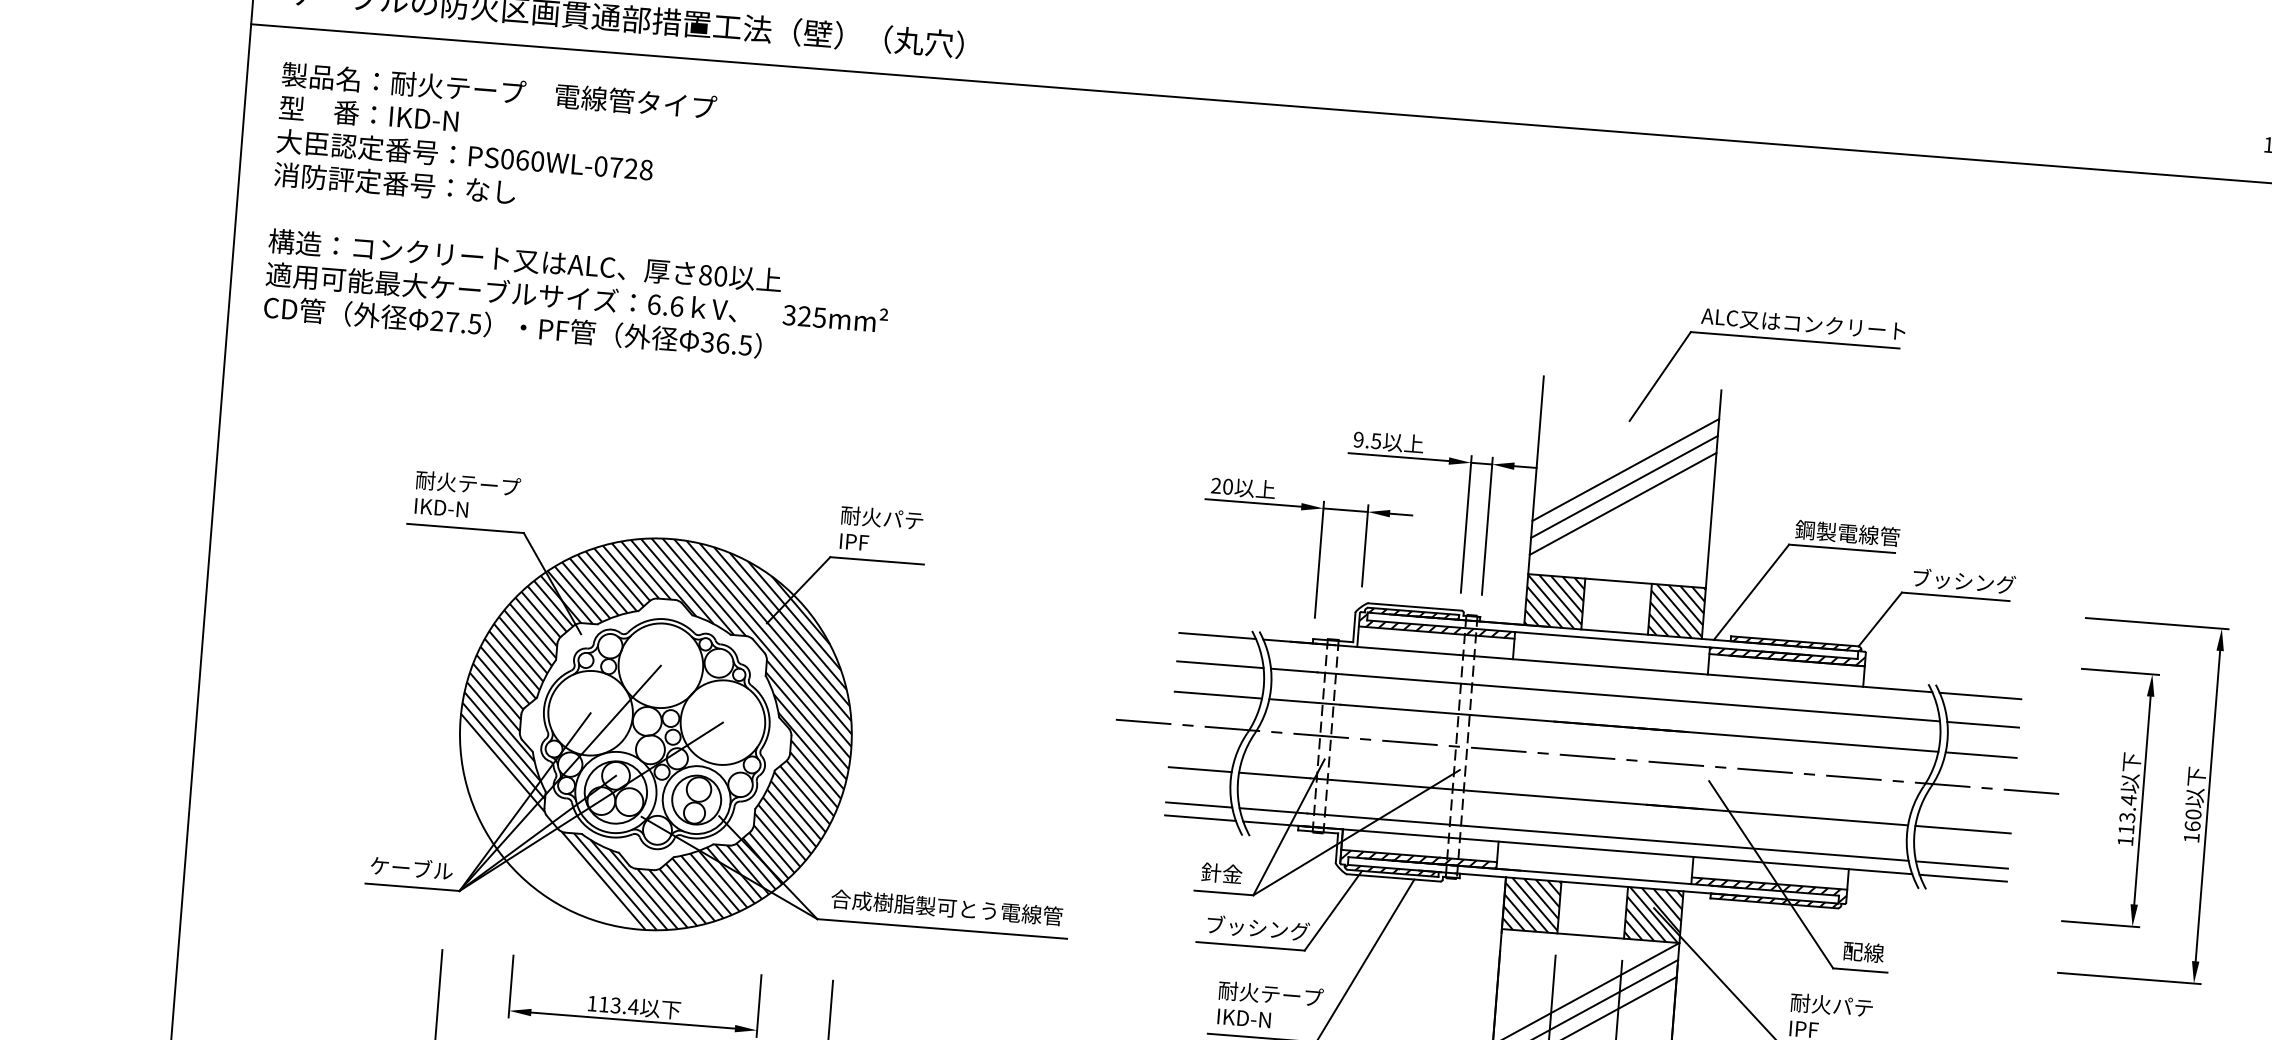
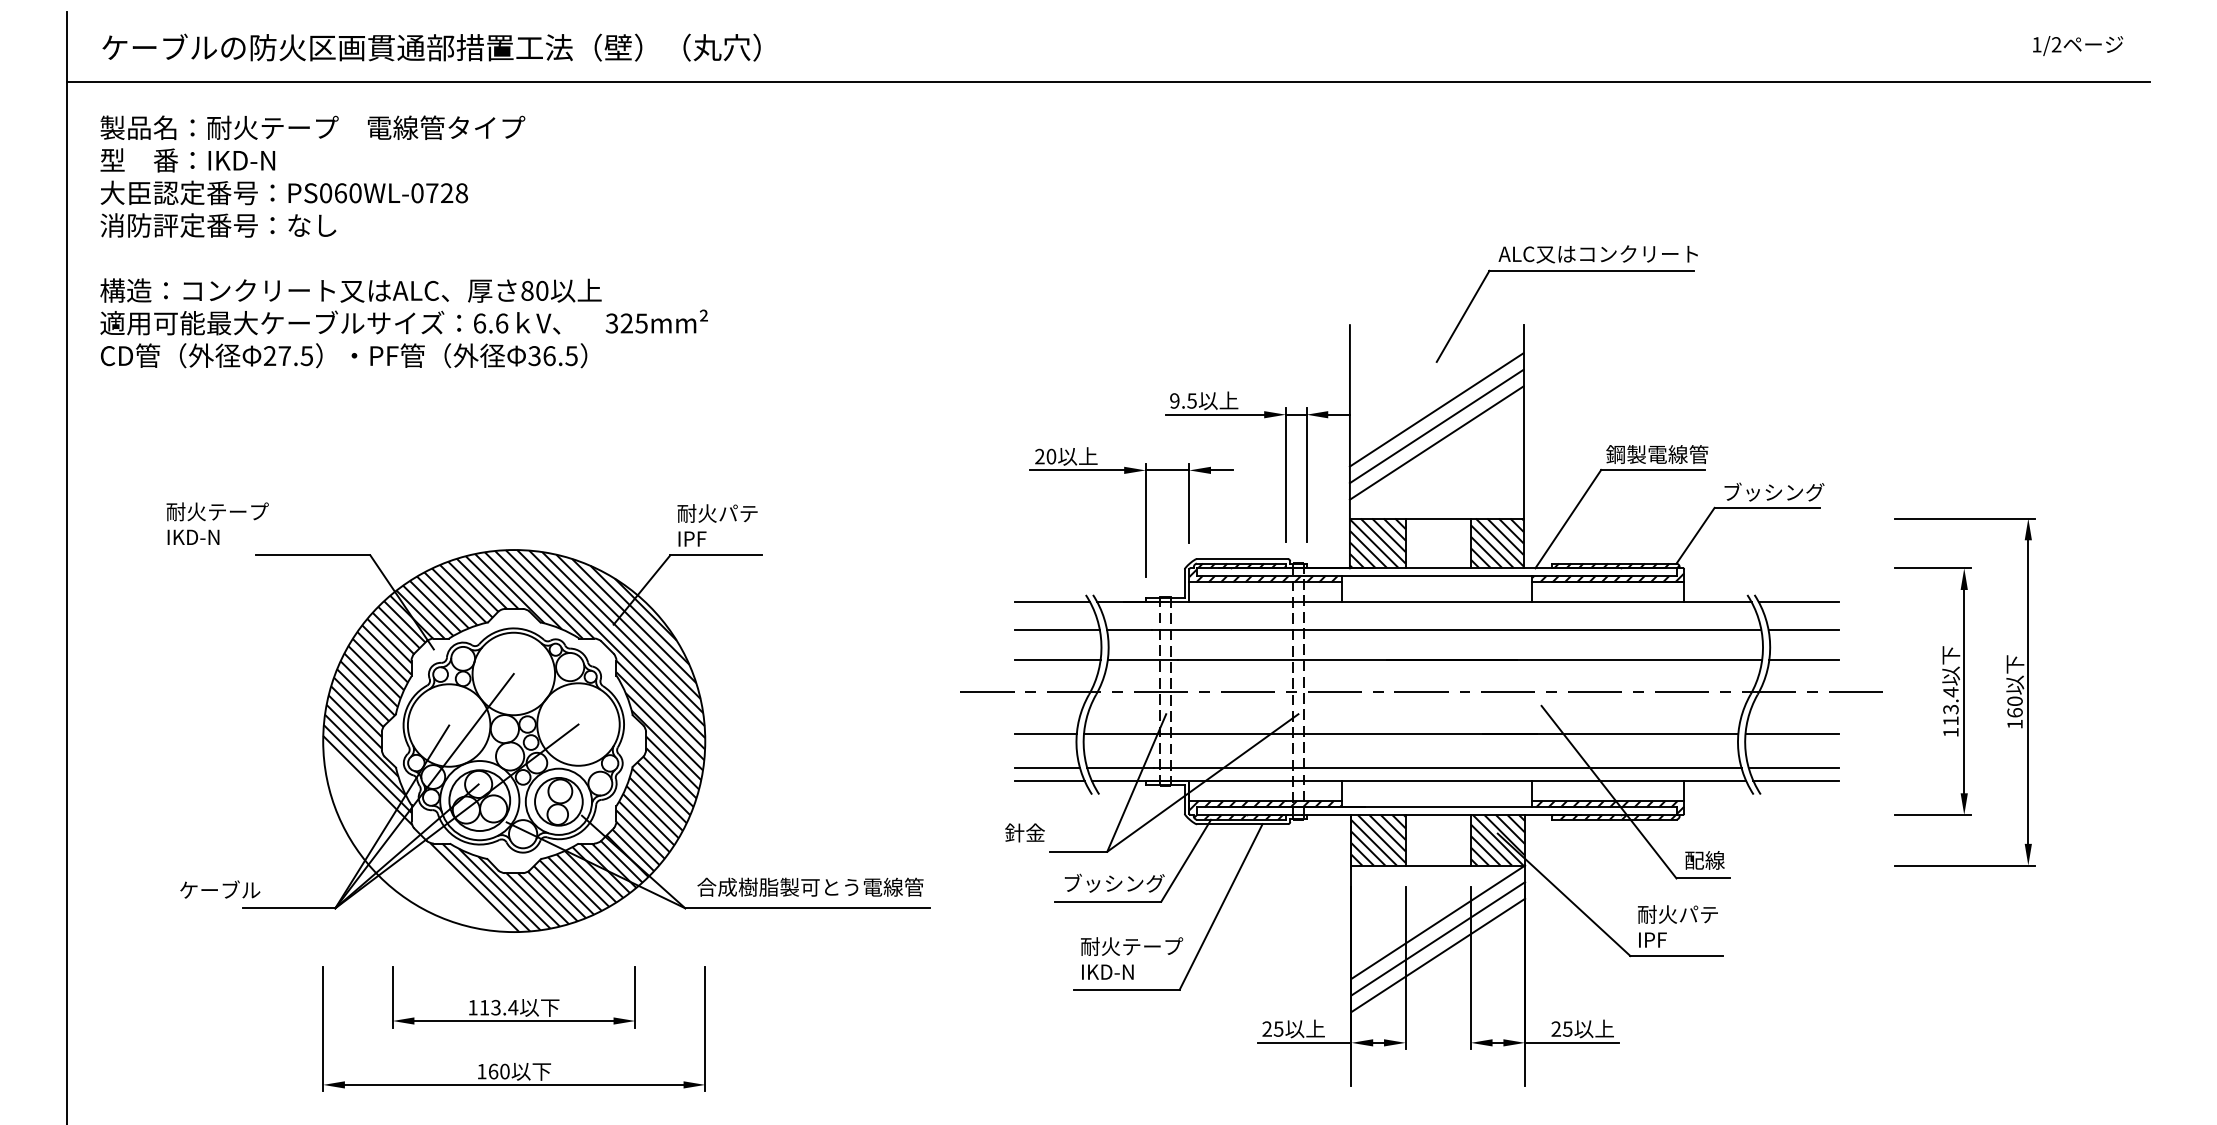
text: (467, 495) -> (217, 523), moved
text: (412, 867) -> (220, 889), moved
text: (1221, 872) -> (1024, 832), moved

